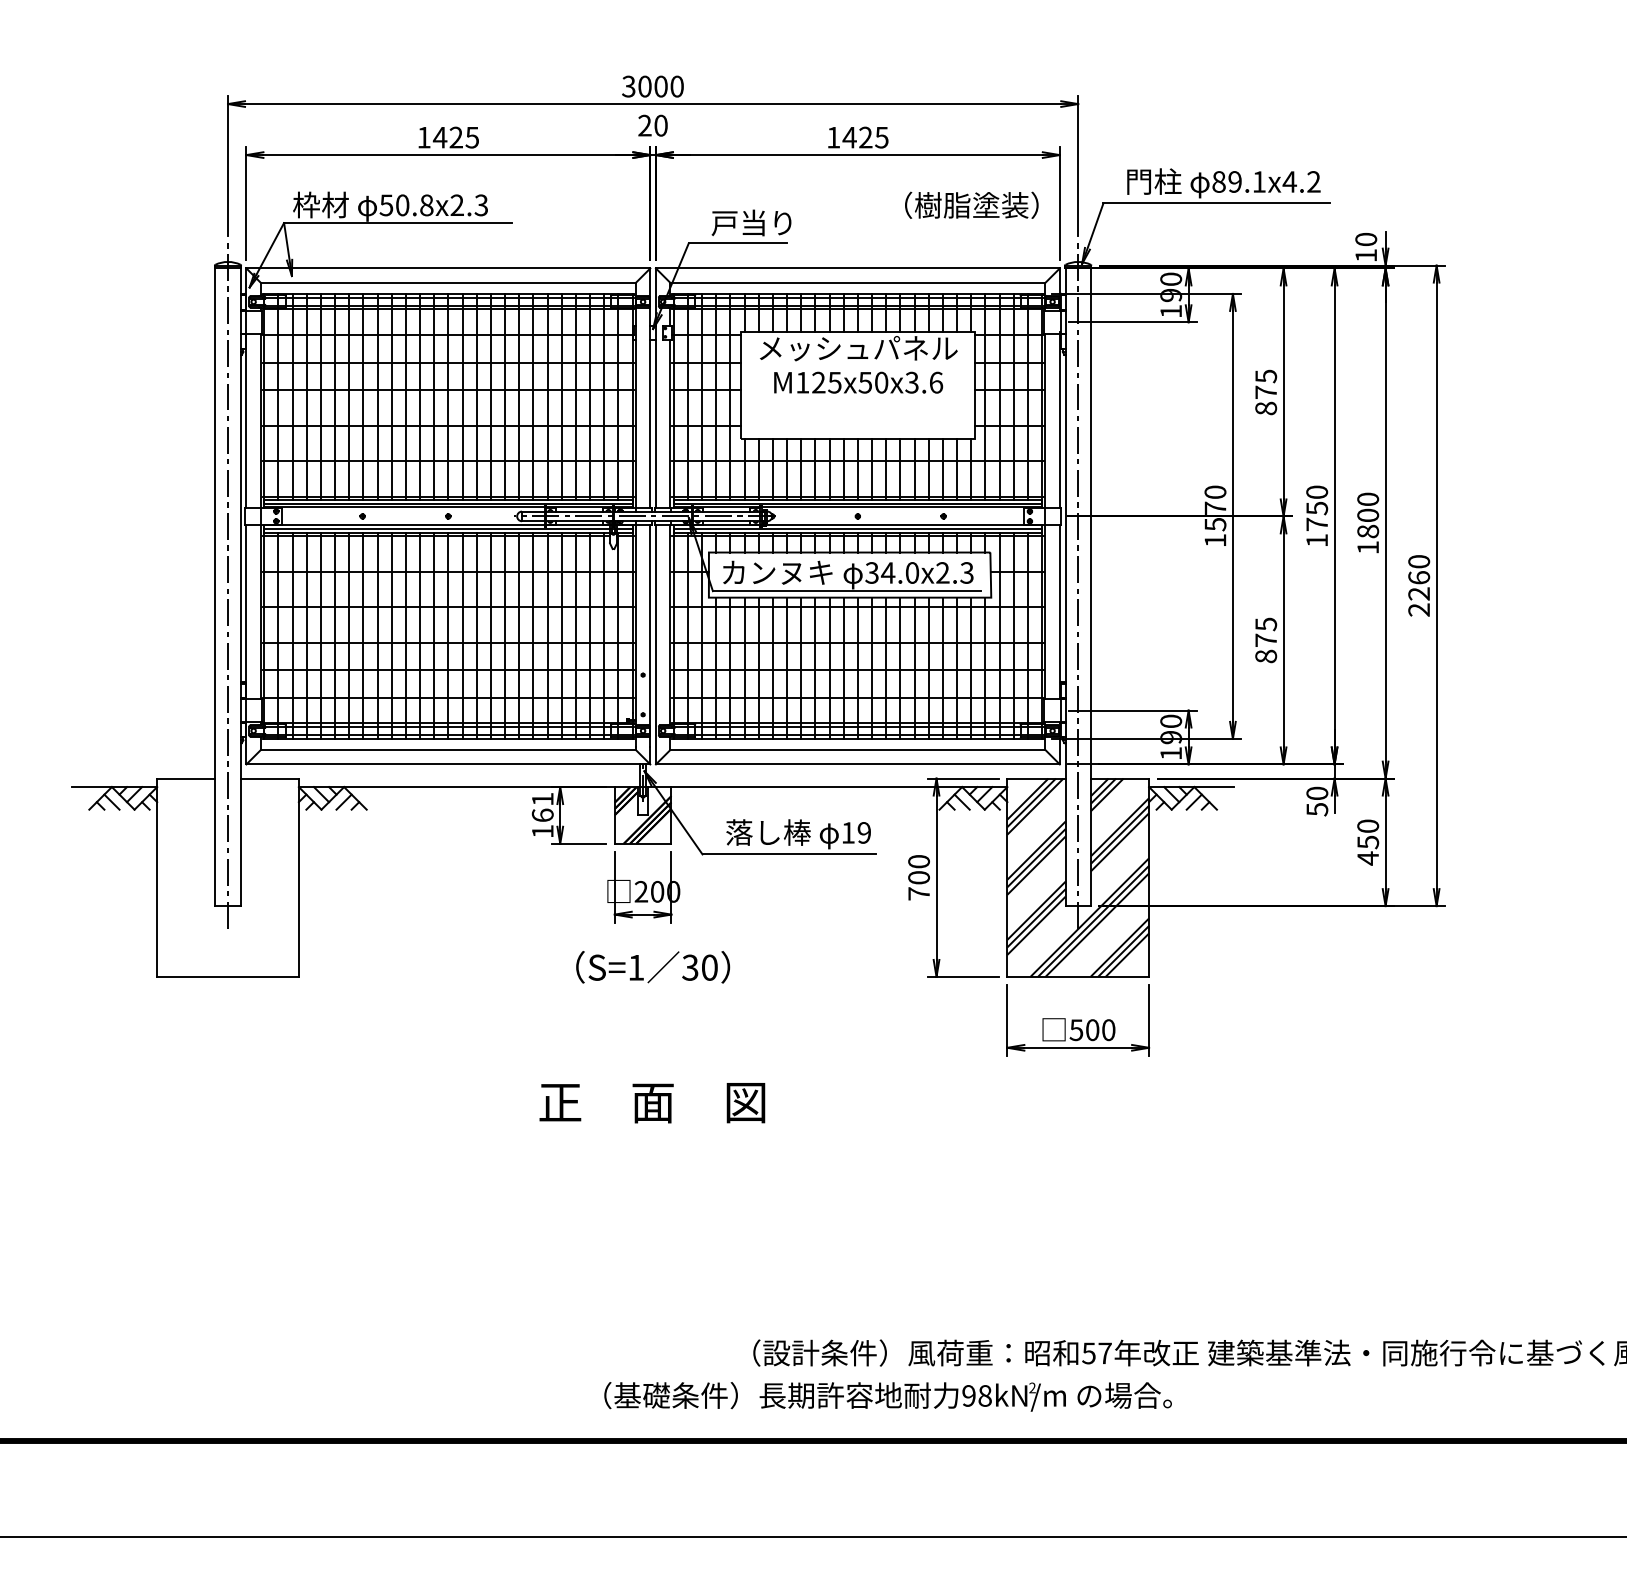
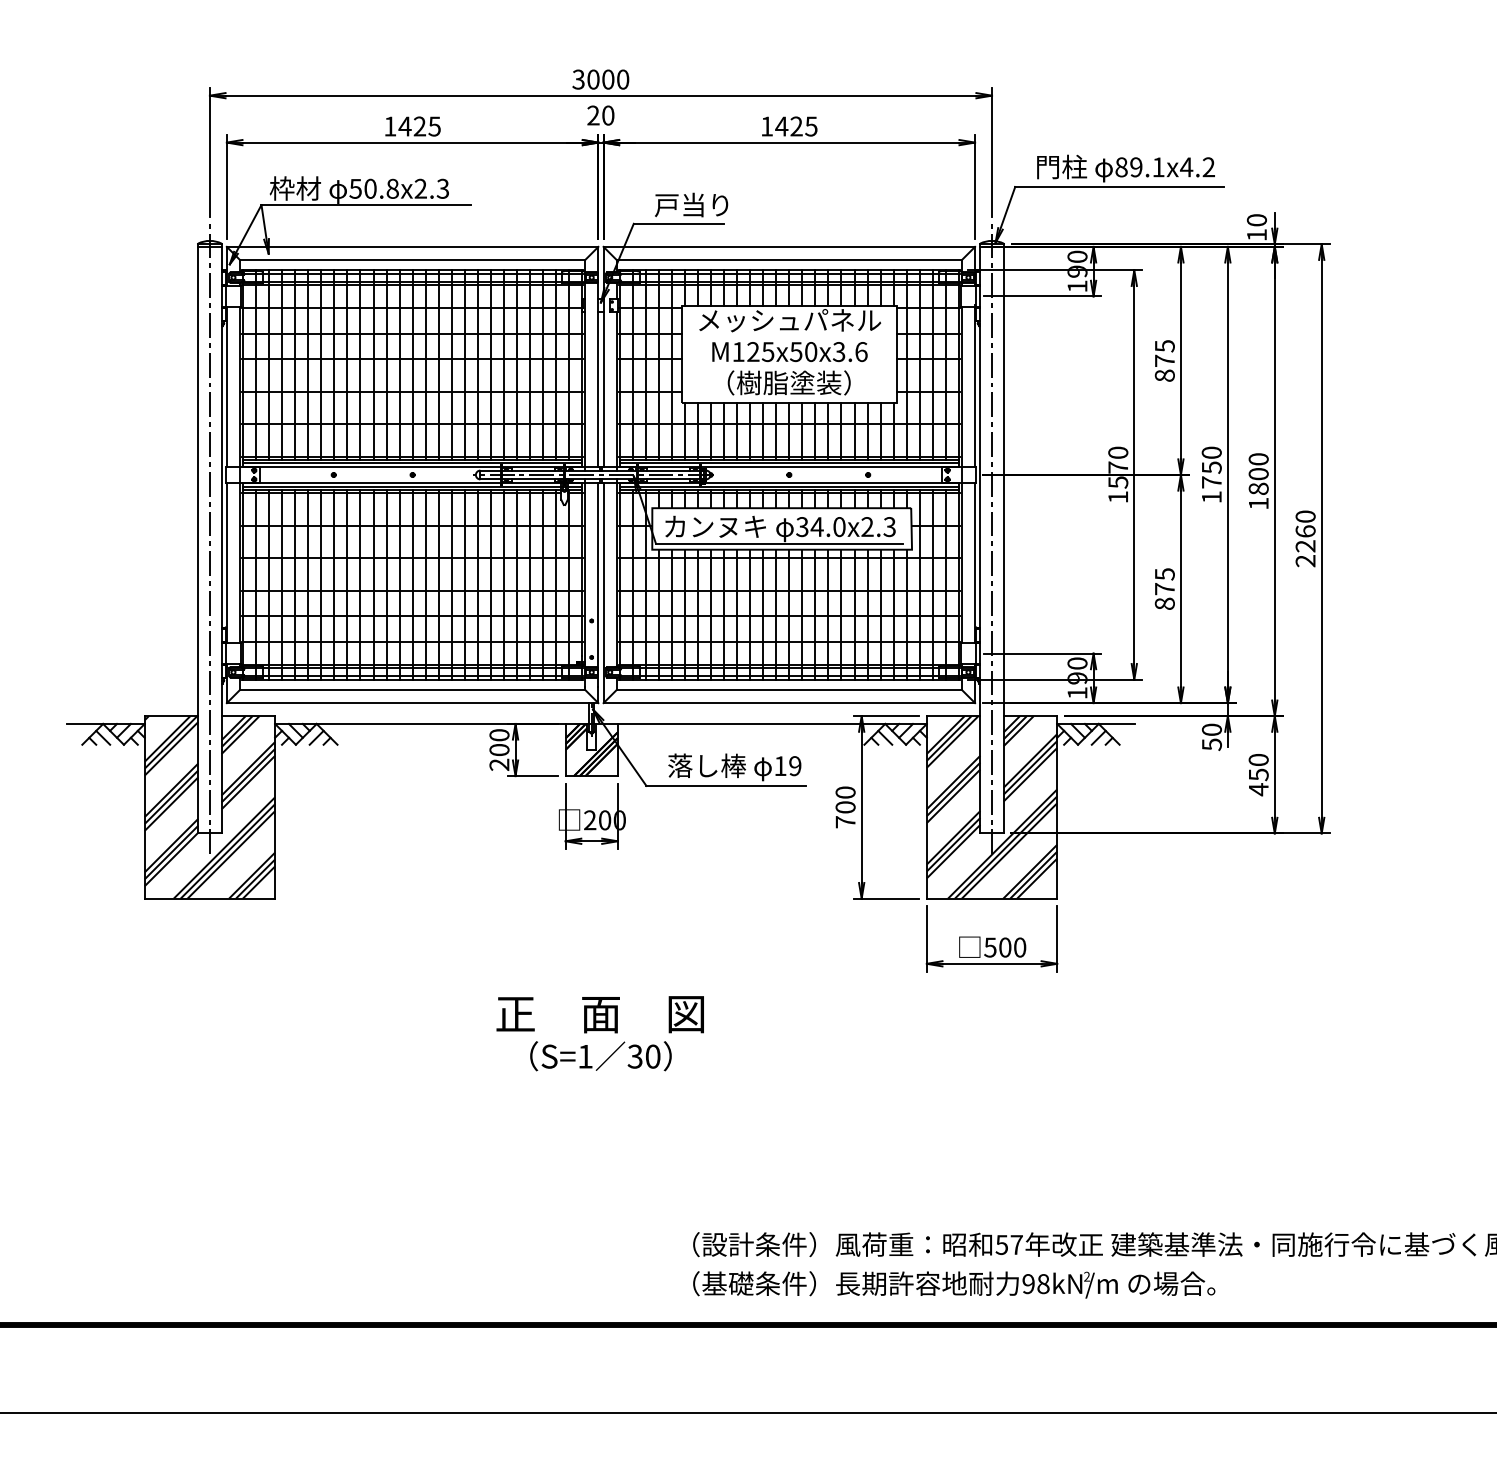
text: (971, 204) -> (788, 382), moved
text: (542, 815) -> (499, 750), 161 -> 200
hatch: (227, 877) -> (209, 807), added
text: (653, 967) -> (601, 1056), moved
text: (887, 1396) -> (953, 1284), moved

